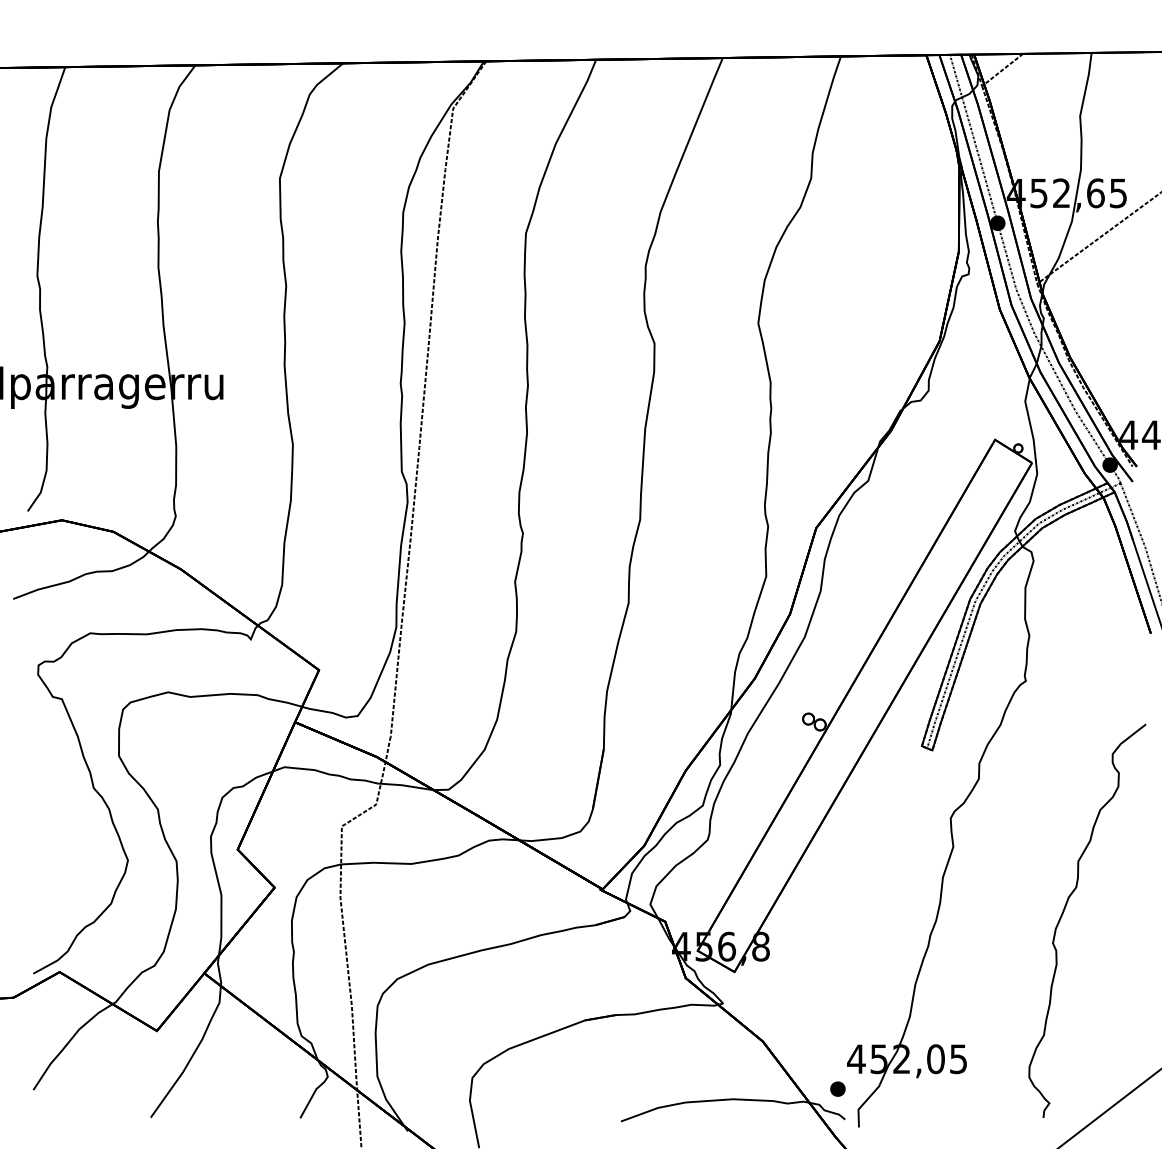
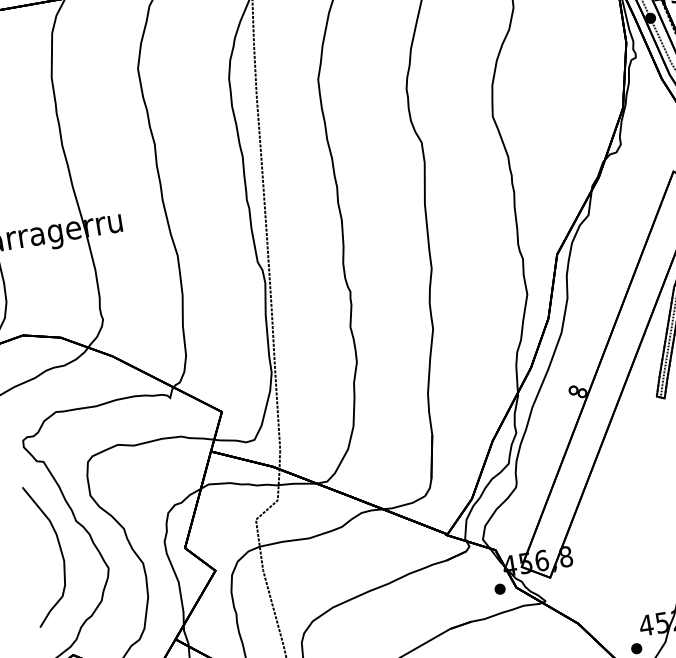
curve: (65, 827) -> (60, 552), added
part: (662, 976) -> (499, 589), added

